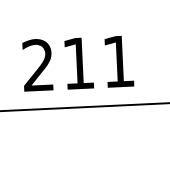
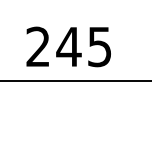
text: (97, 63) -> (83, 47), 211 -> 245

